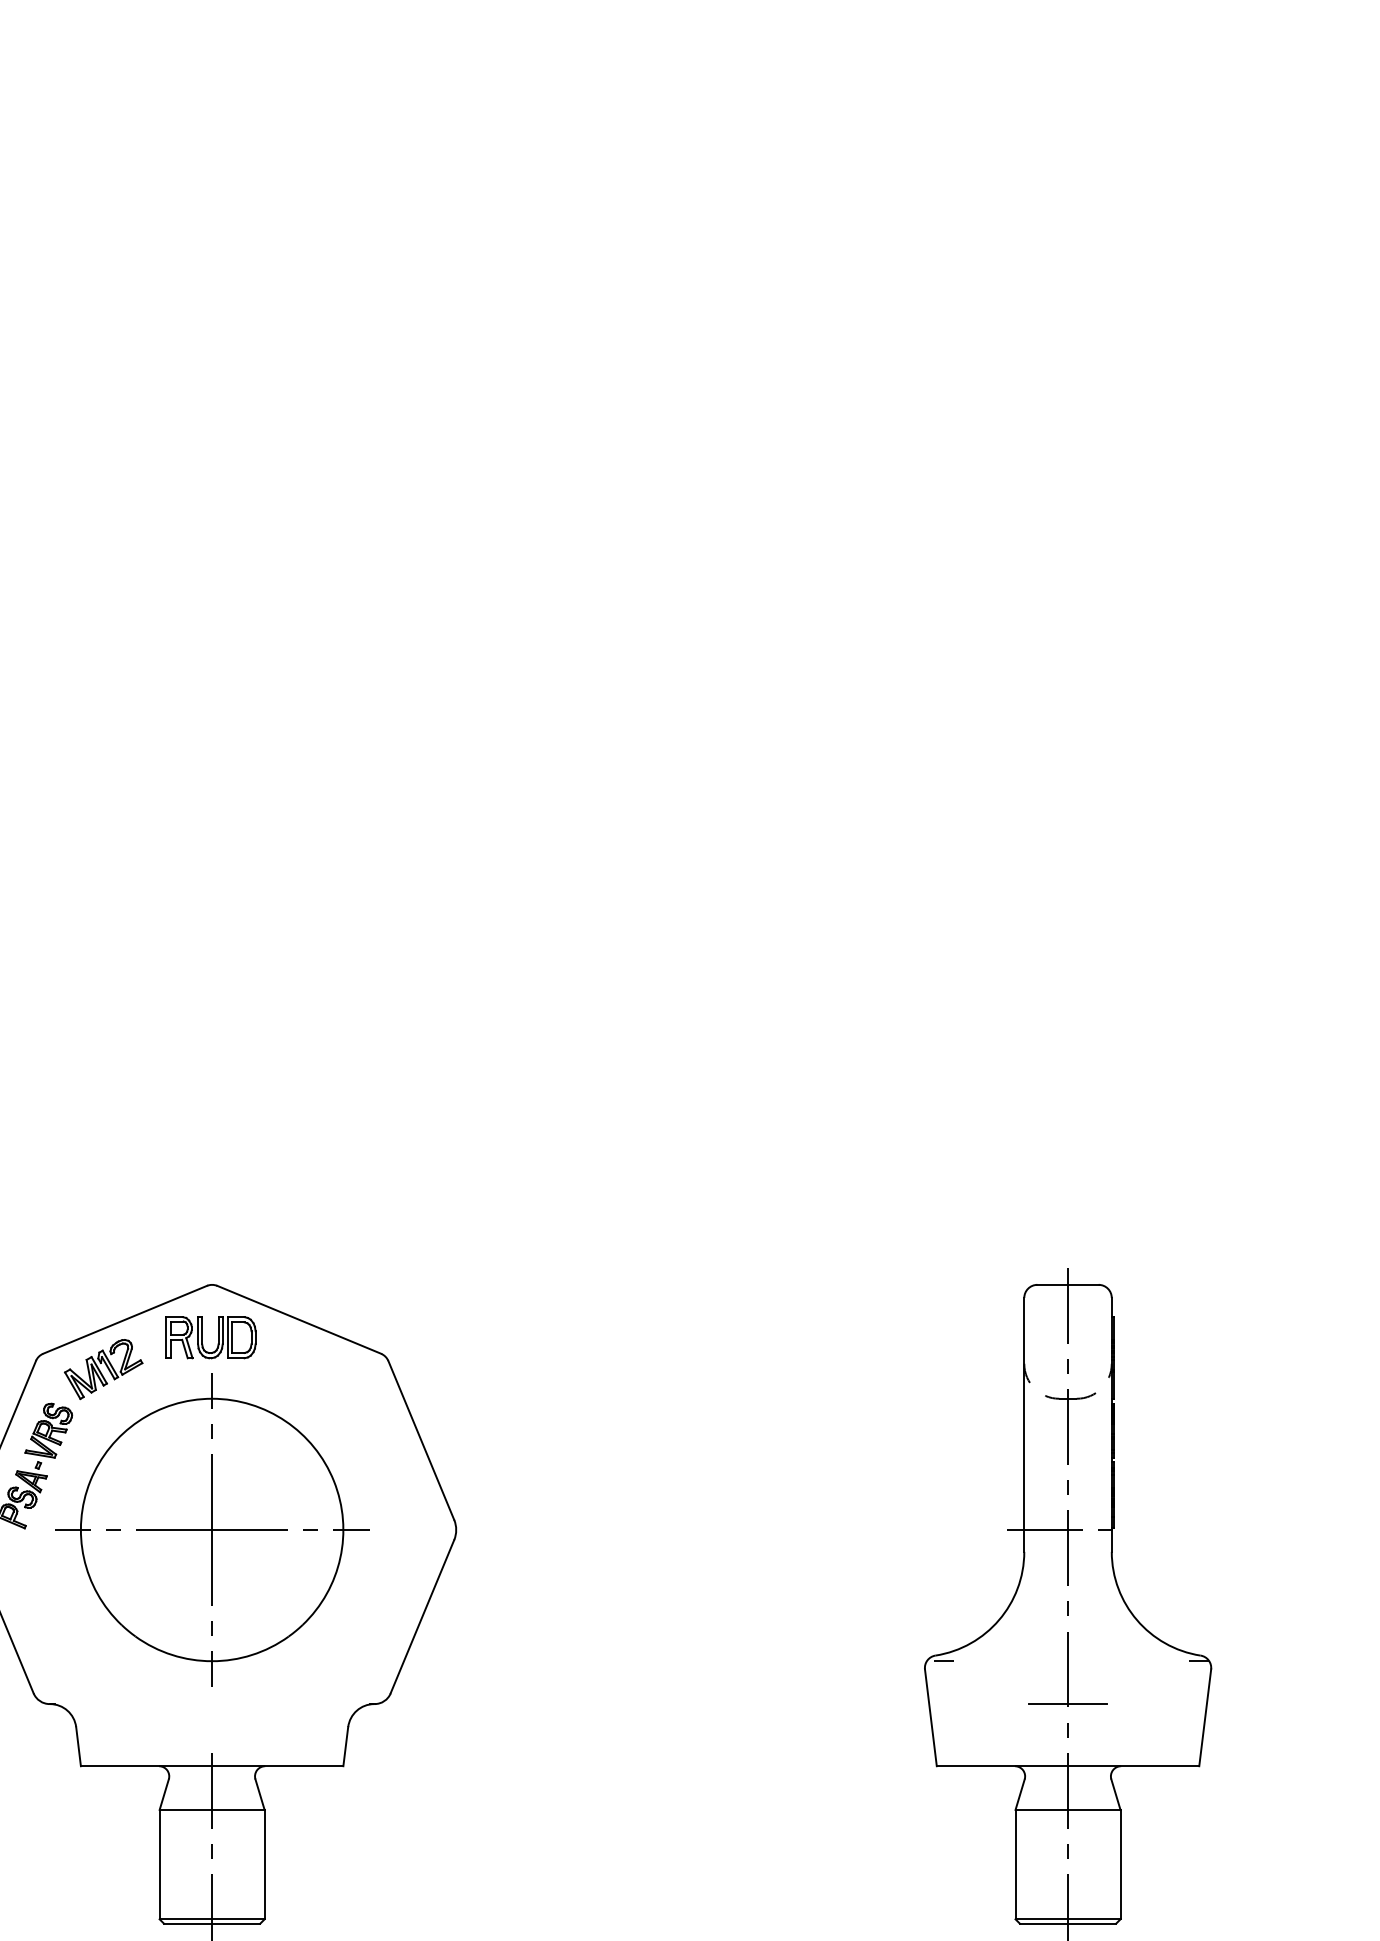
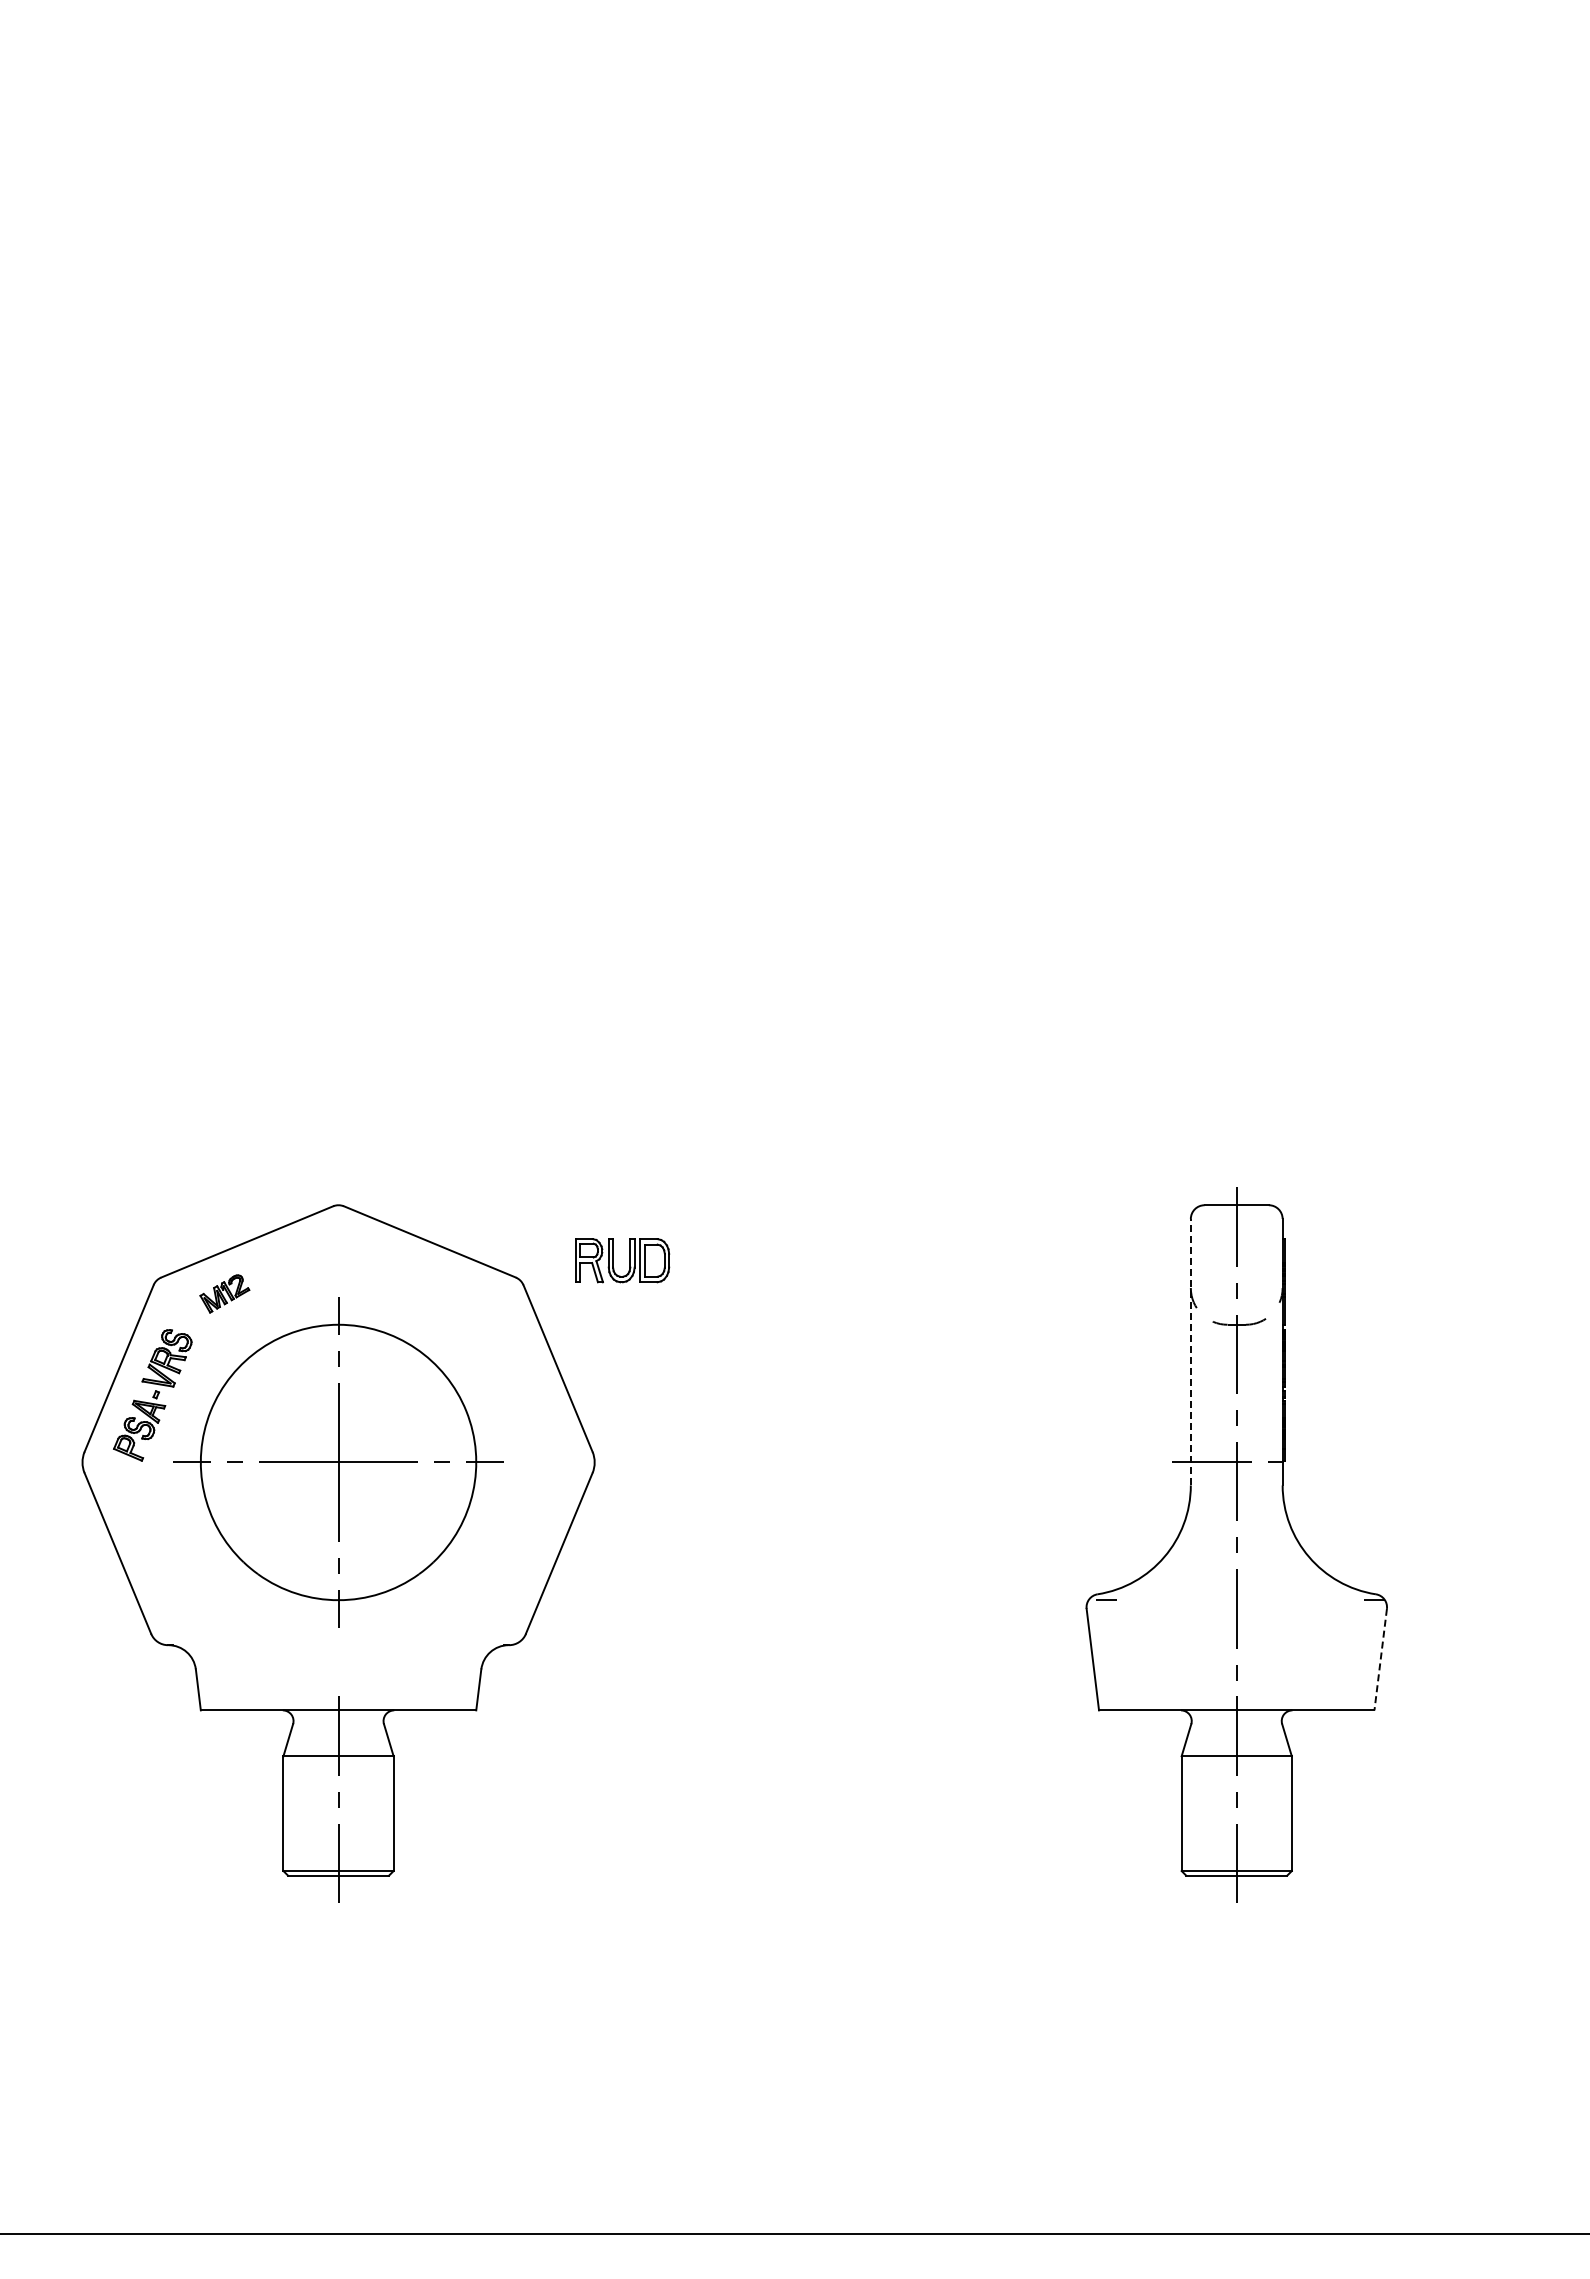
part: (217, 1337) -> (629, 1260), moved
part: (103, 1368) -> (224, 1293), size x0.6
line: (1023, 1424) -> (1190, 1351), solid -> dashed
line: (1067, 1704) -> (1236, 1645), removed
line: (1205, 1718) -> (1380, 1660), solid -> dashed

